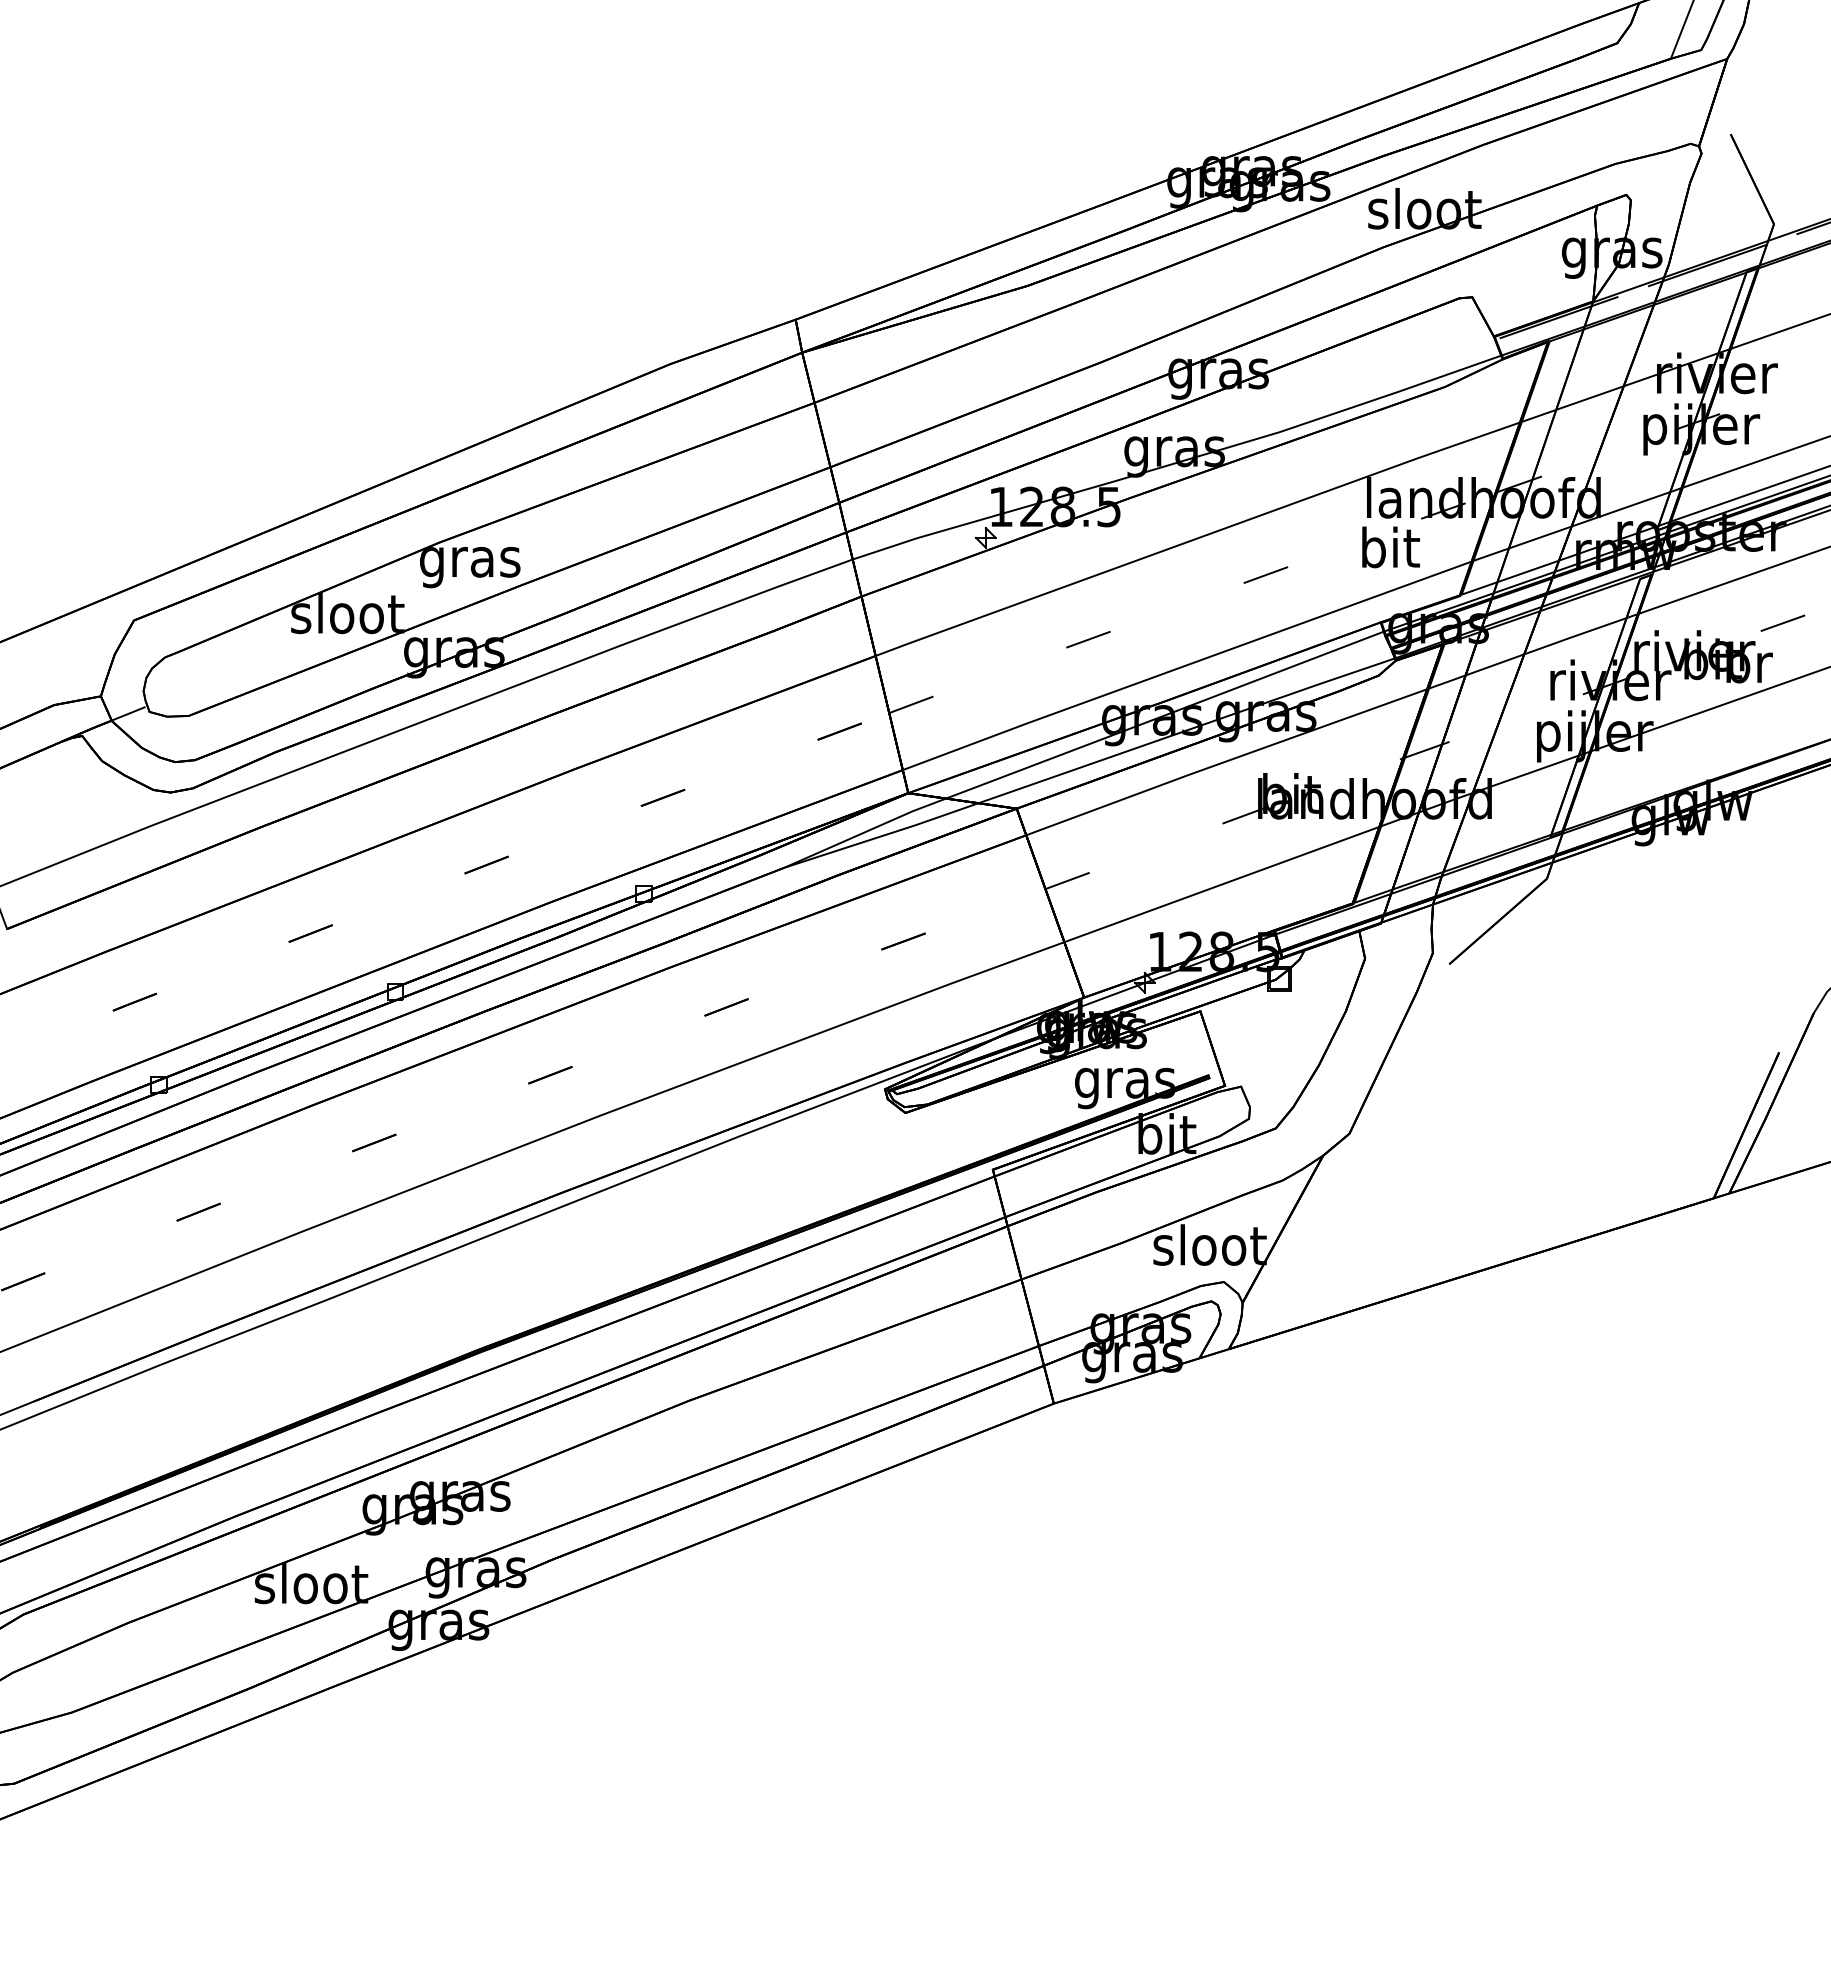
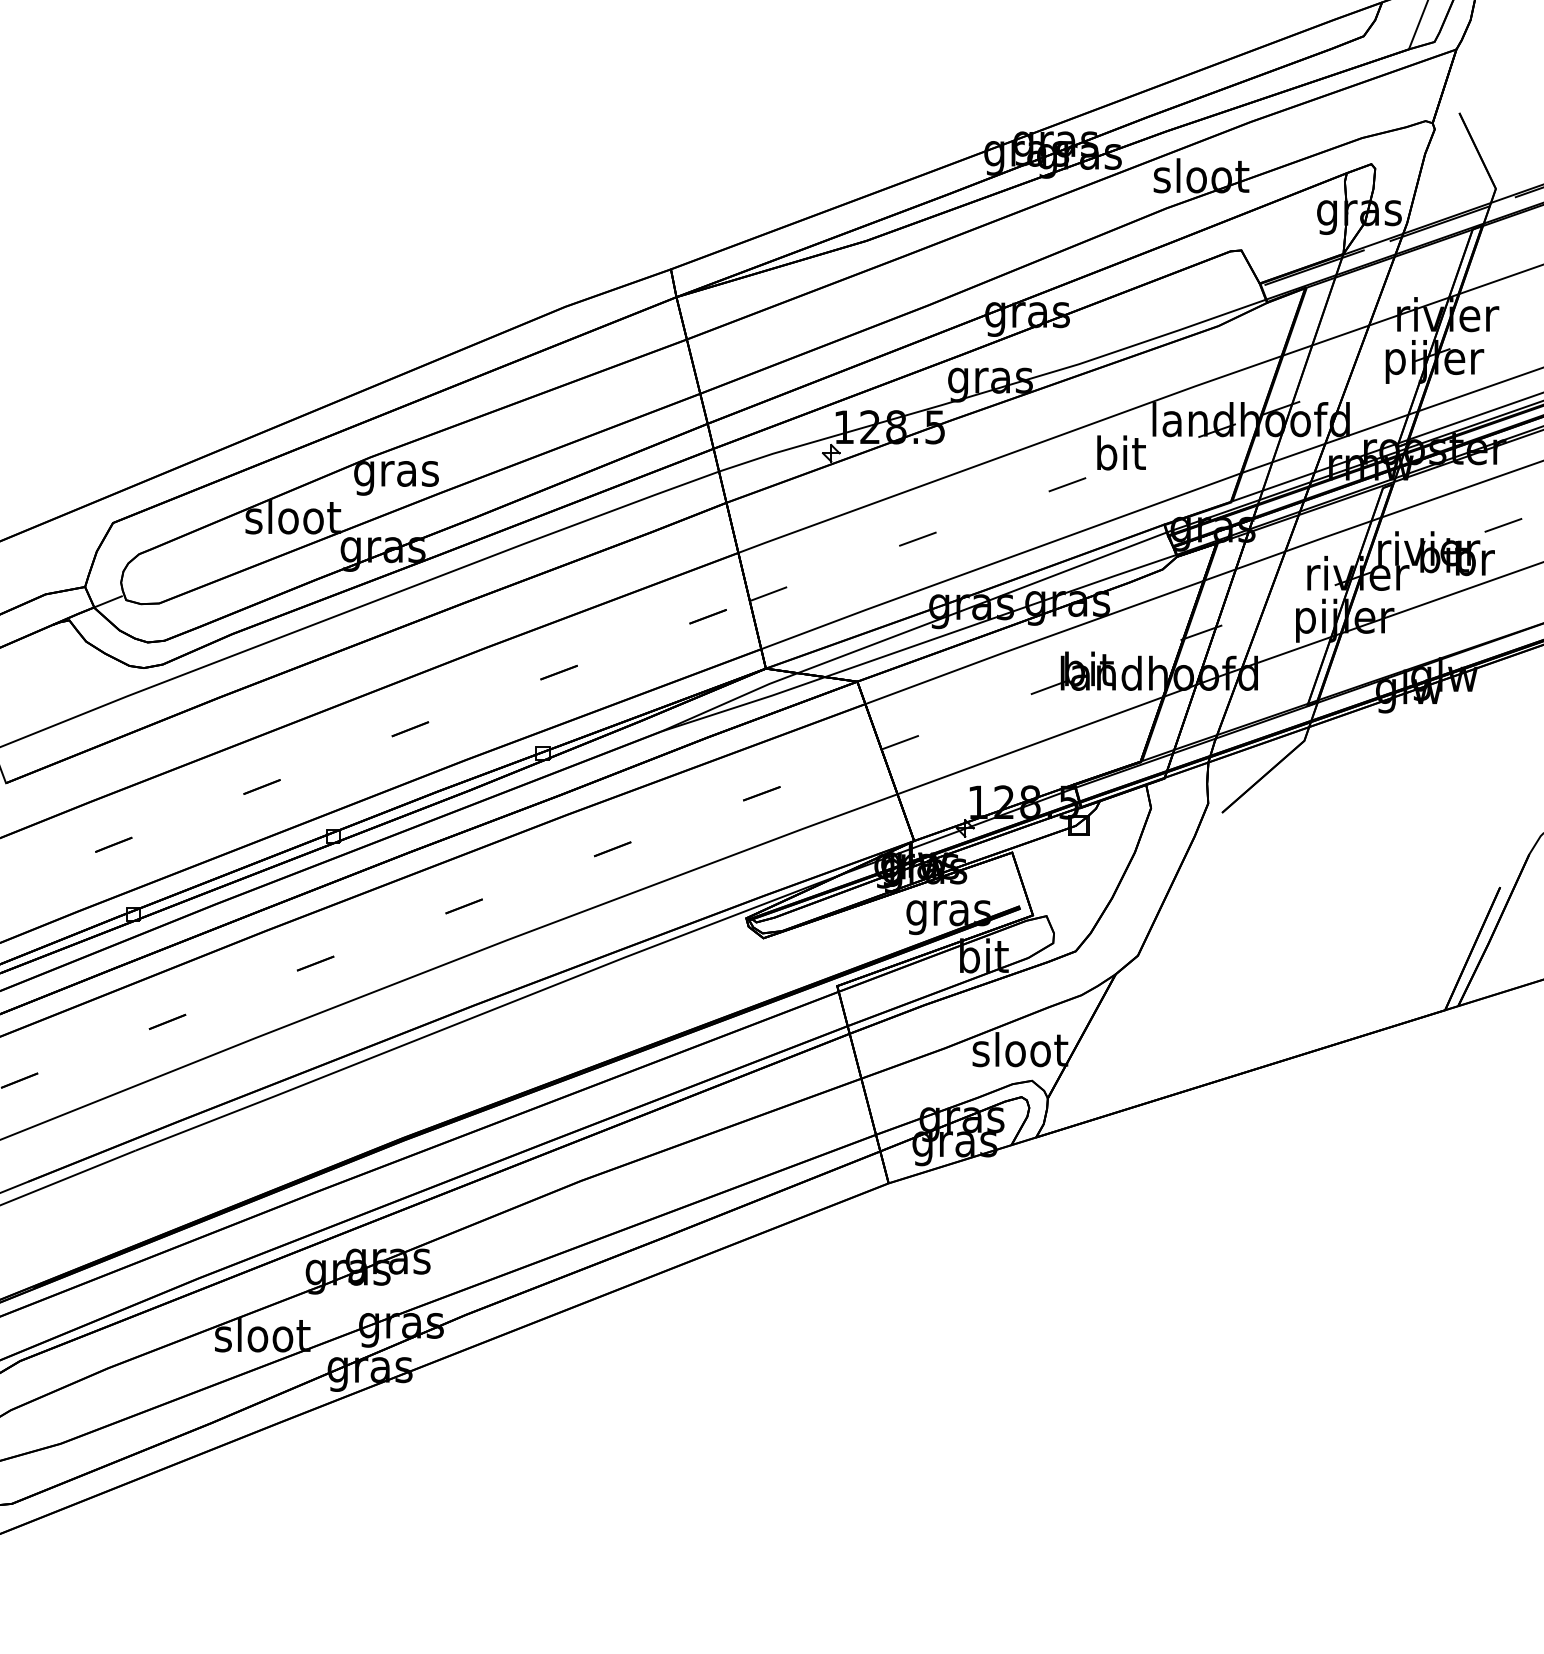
text: (1390, 547) -> (1121, 453), moved

